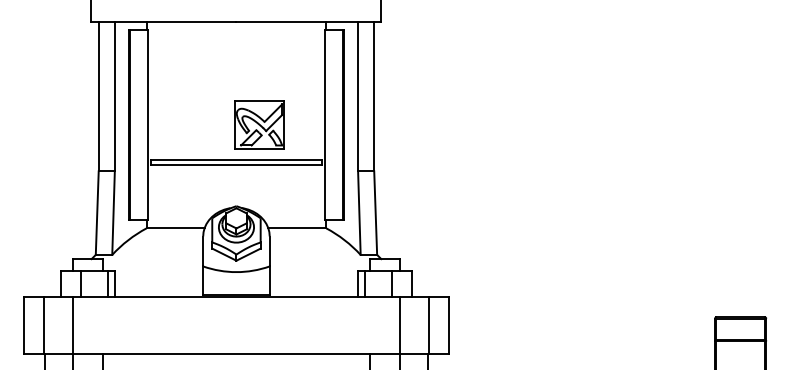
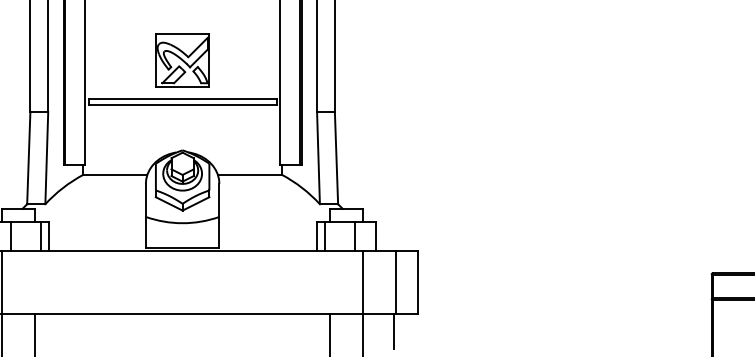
part: (259, 124) -> (182, 60), moved

